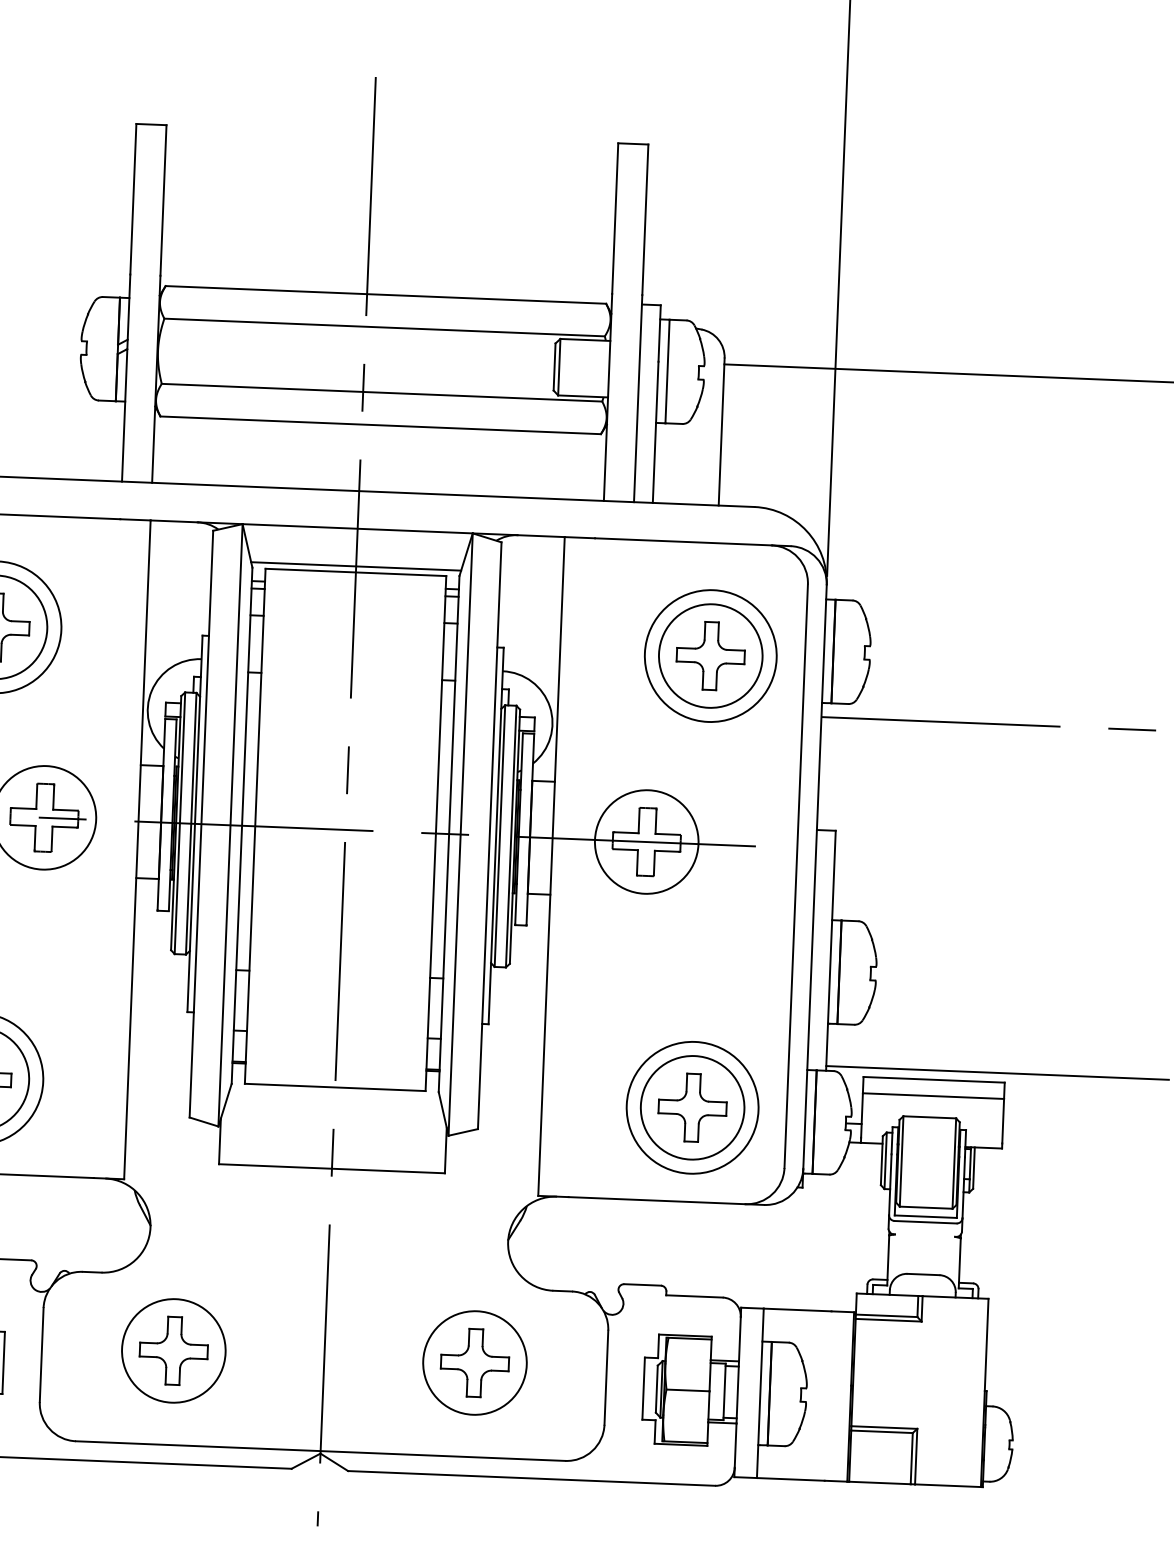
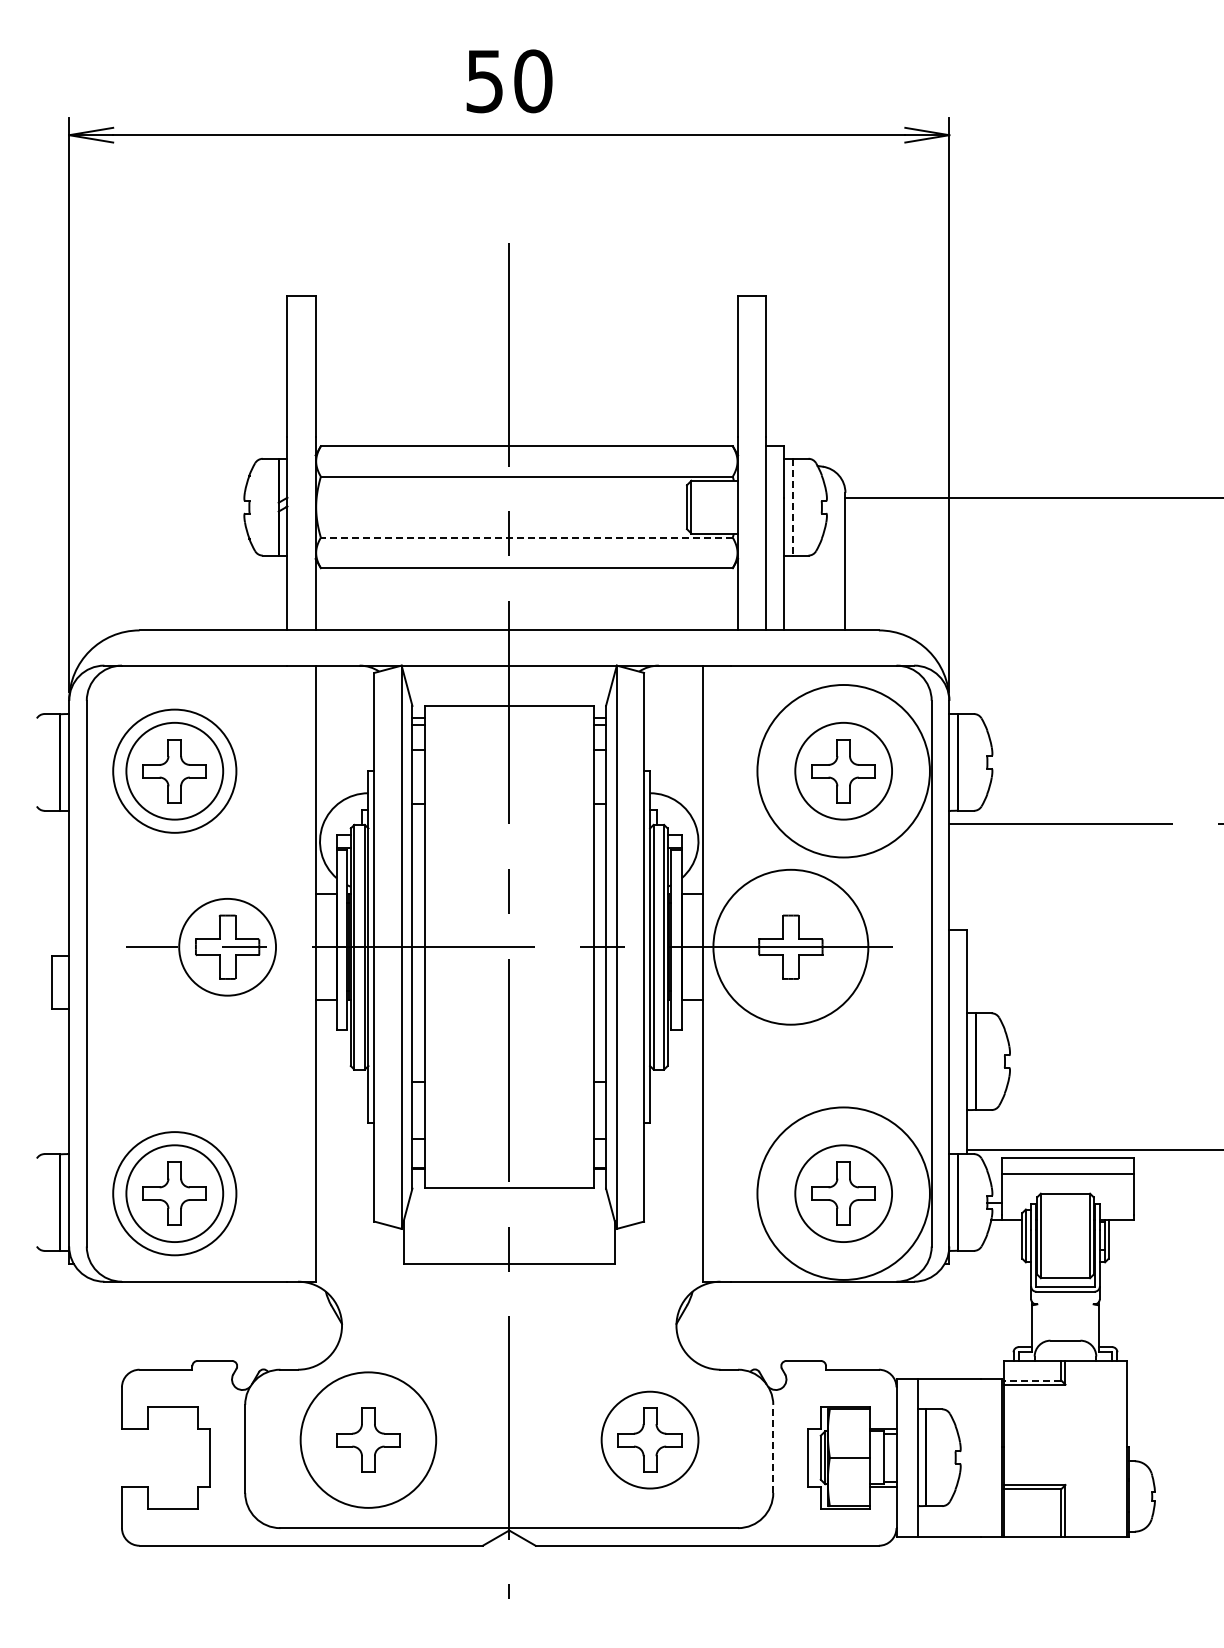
line: (667, 371) -> (792, 507), solid -> dashed
line: (381, 392) -> (526, 537), solid -> dashed
line: (356, 566) -> (509, 700), removed
circle: (710, 655) -> (843, 770), size x1.4
circle: (646, 841) -> (790, 946), size x1.6
circle: (692, 1107) -> (843, 1193), size x1.4
line: (886, 1315) -> (1032, 1380), solid -> dashed
circle: (173, 1350) -> (368, 1439), size x1.4
line: (606, 1377) -> (773, 1448), solid -> dashed

